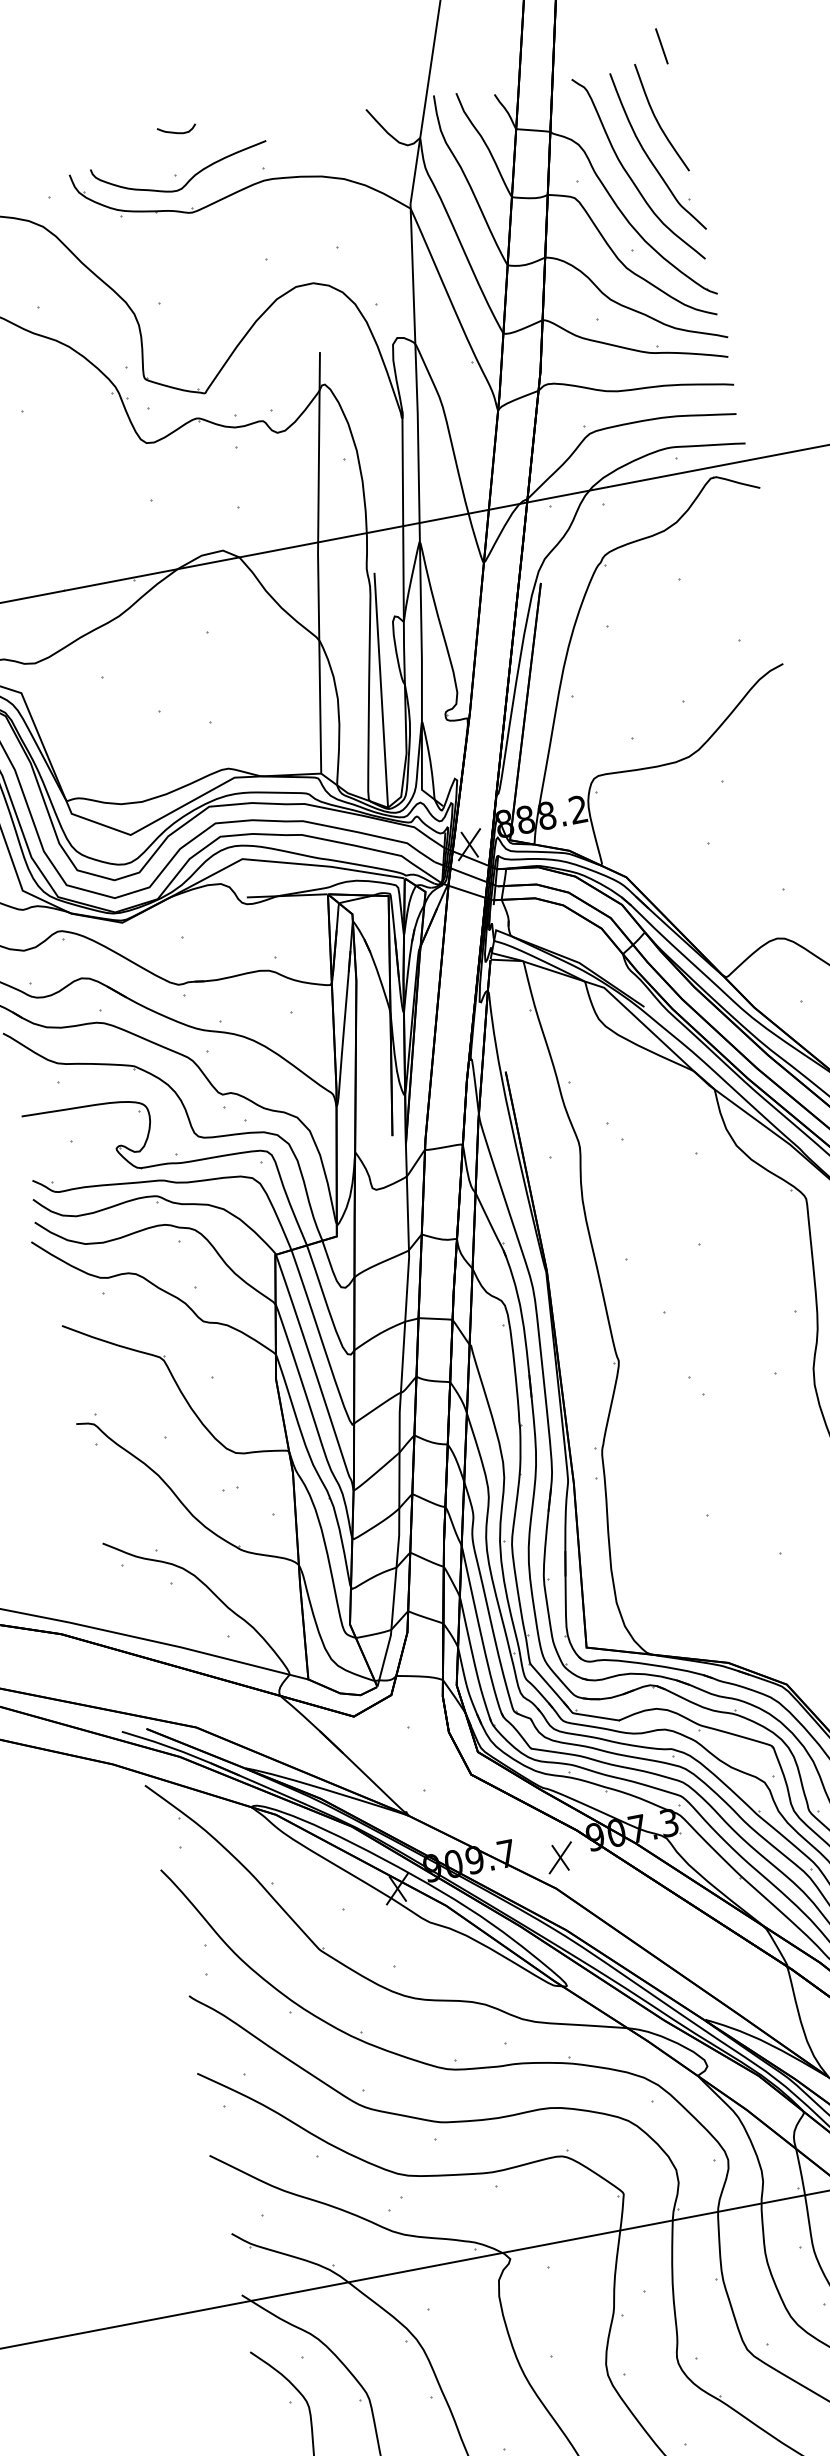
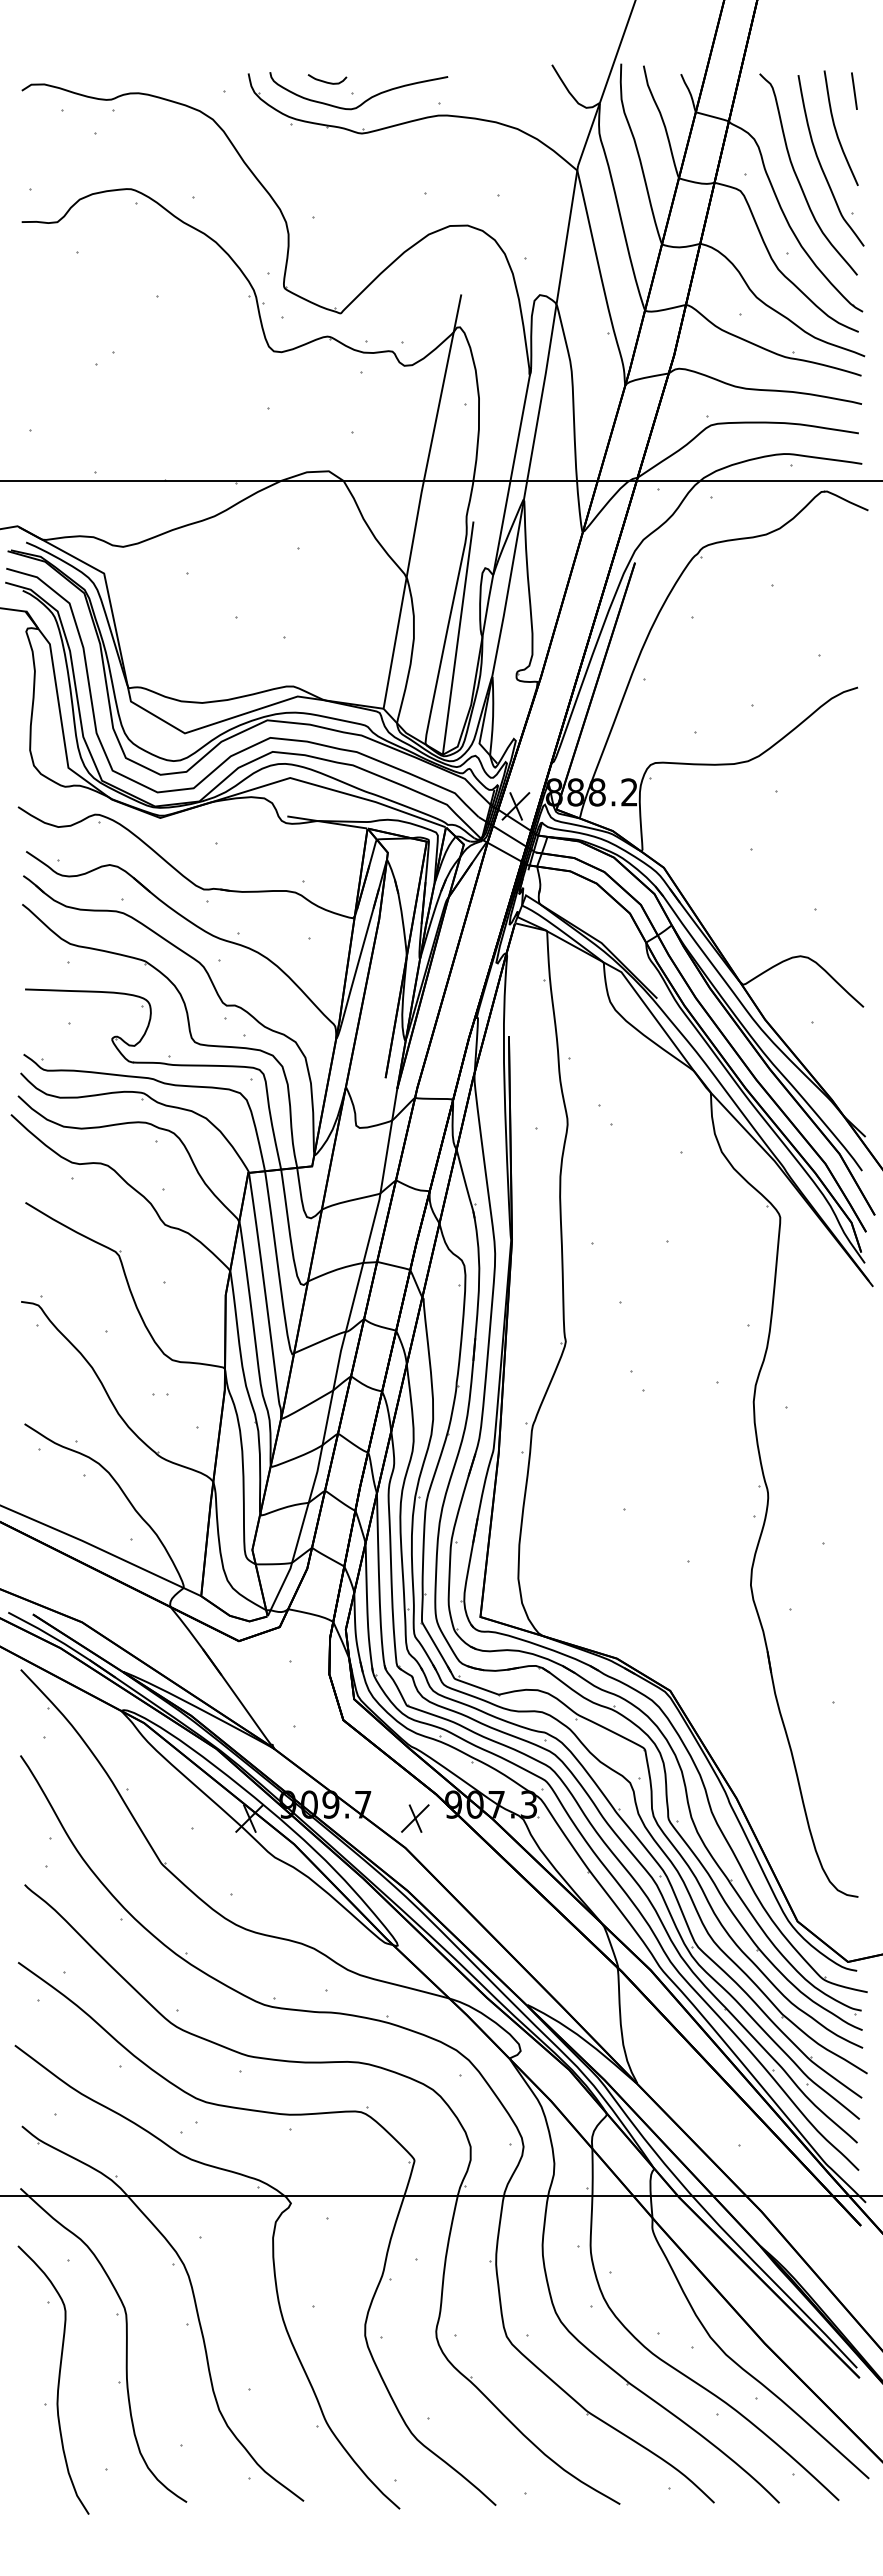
line: (661, 45) -> (854, 90), moved
curve: (177, 131) -> (327, 81), moved

